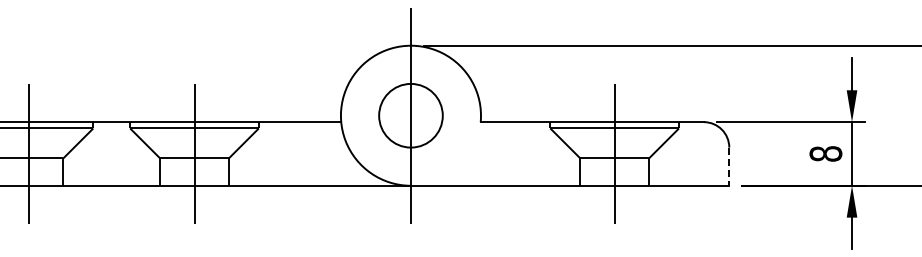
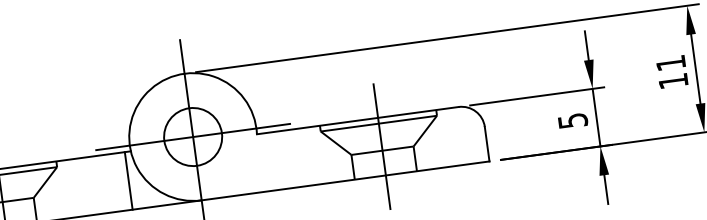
line: (410, 115) -> (192, 136), added
line: (334, 153) -> (128, 180), added
text: (825, 153) -> (572, 120), 8 -> 5
line: (729, 167) -> (487, 144), dashed -> solid

